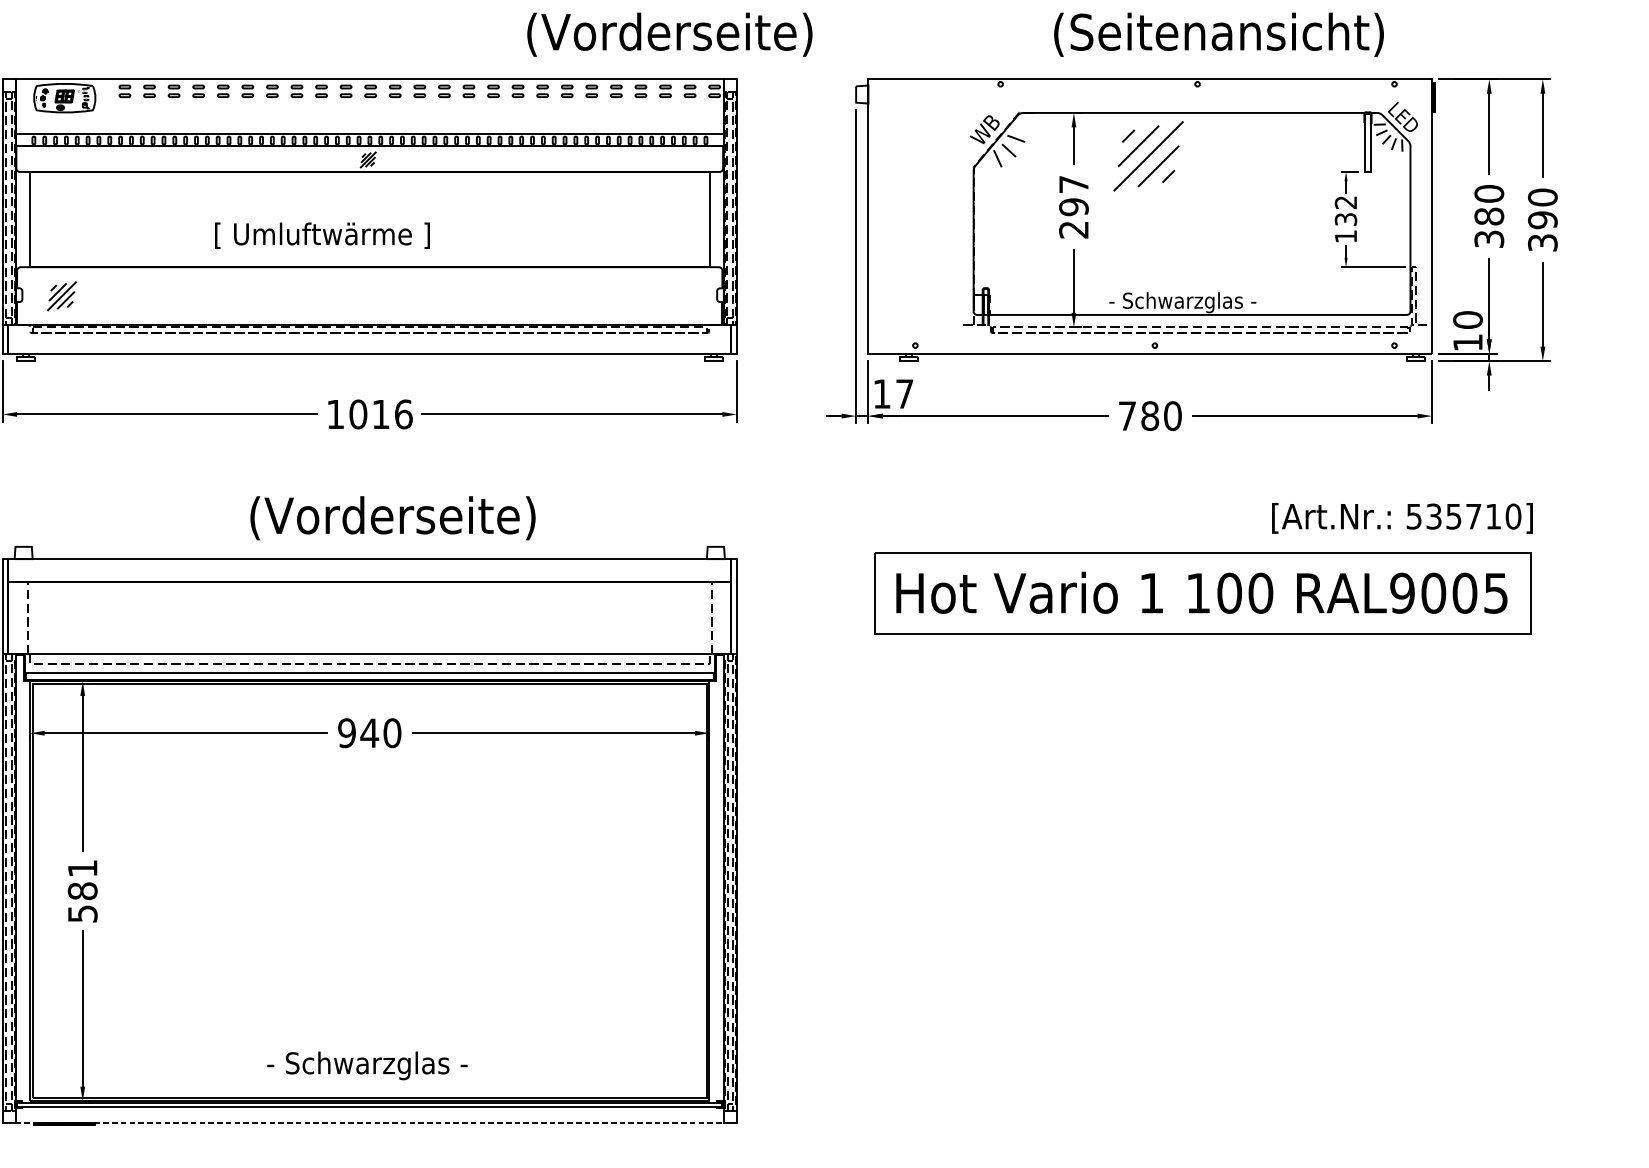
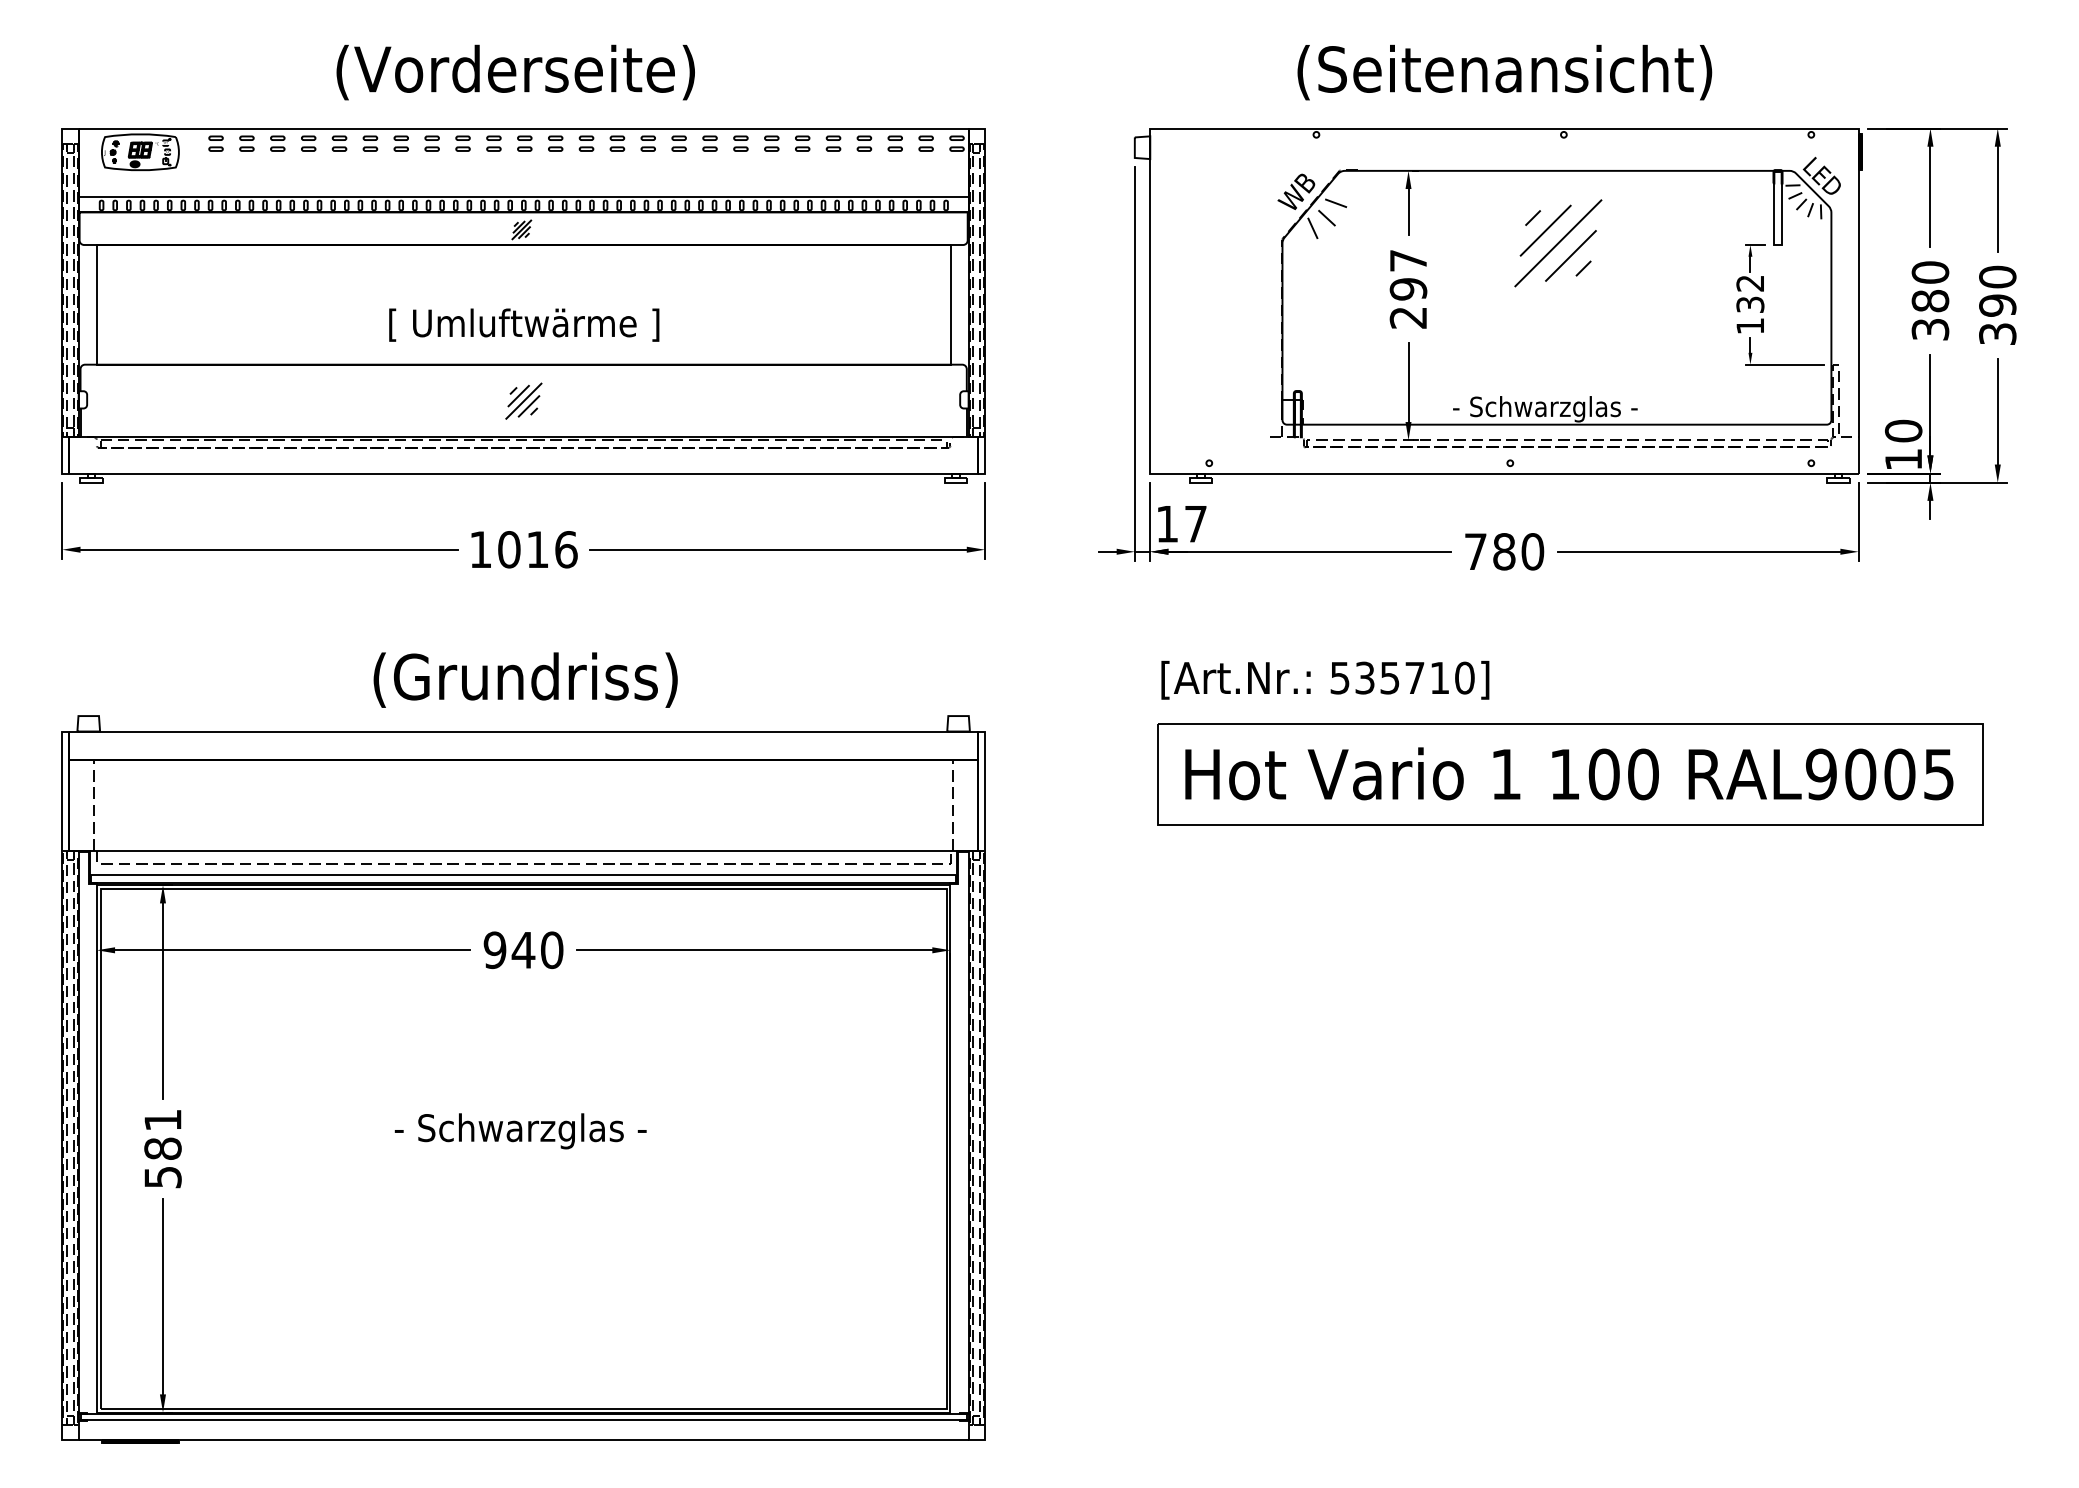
text: (669, 34) -> (515, 72), moved
text: (1218, 34) -> (1504, 72), moved
part: (1148, 156) -> (1558, 243), moved
text: (322, 235) -> (524, 324), moved
part: (61, 295) -> (523, 400), moved
text: (399, 517) -> (561, 679), (Vorderseite) -> (Grundriss)
text: (1402, 518) -> (1325, 680), moved
text: (367, 1066) -> (520, 1131), moved
line: (369, 1122) -> (523, 1439), dashed -> solid

